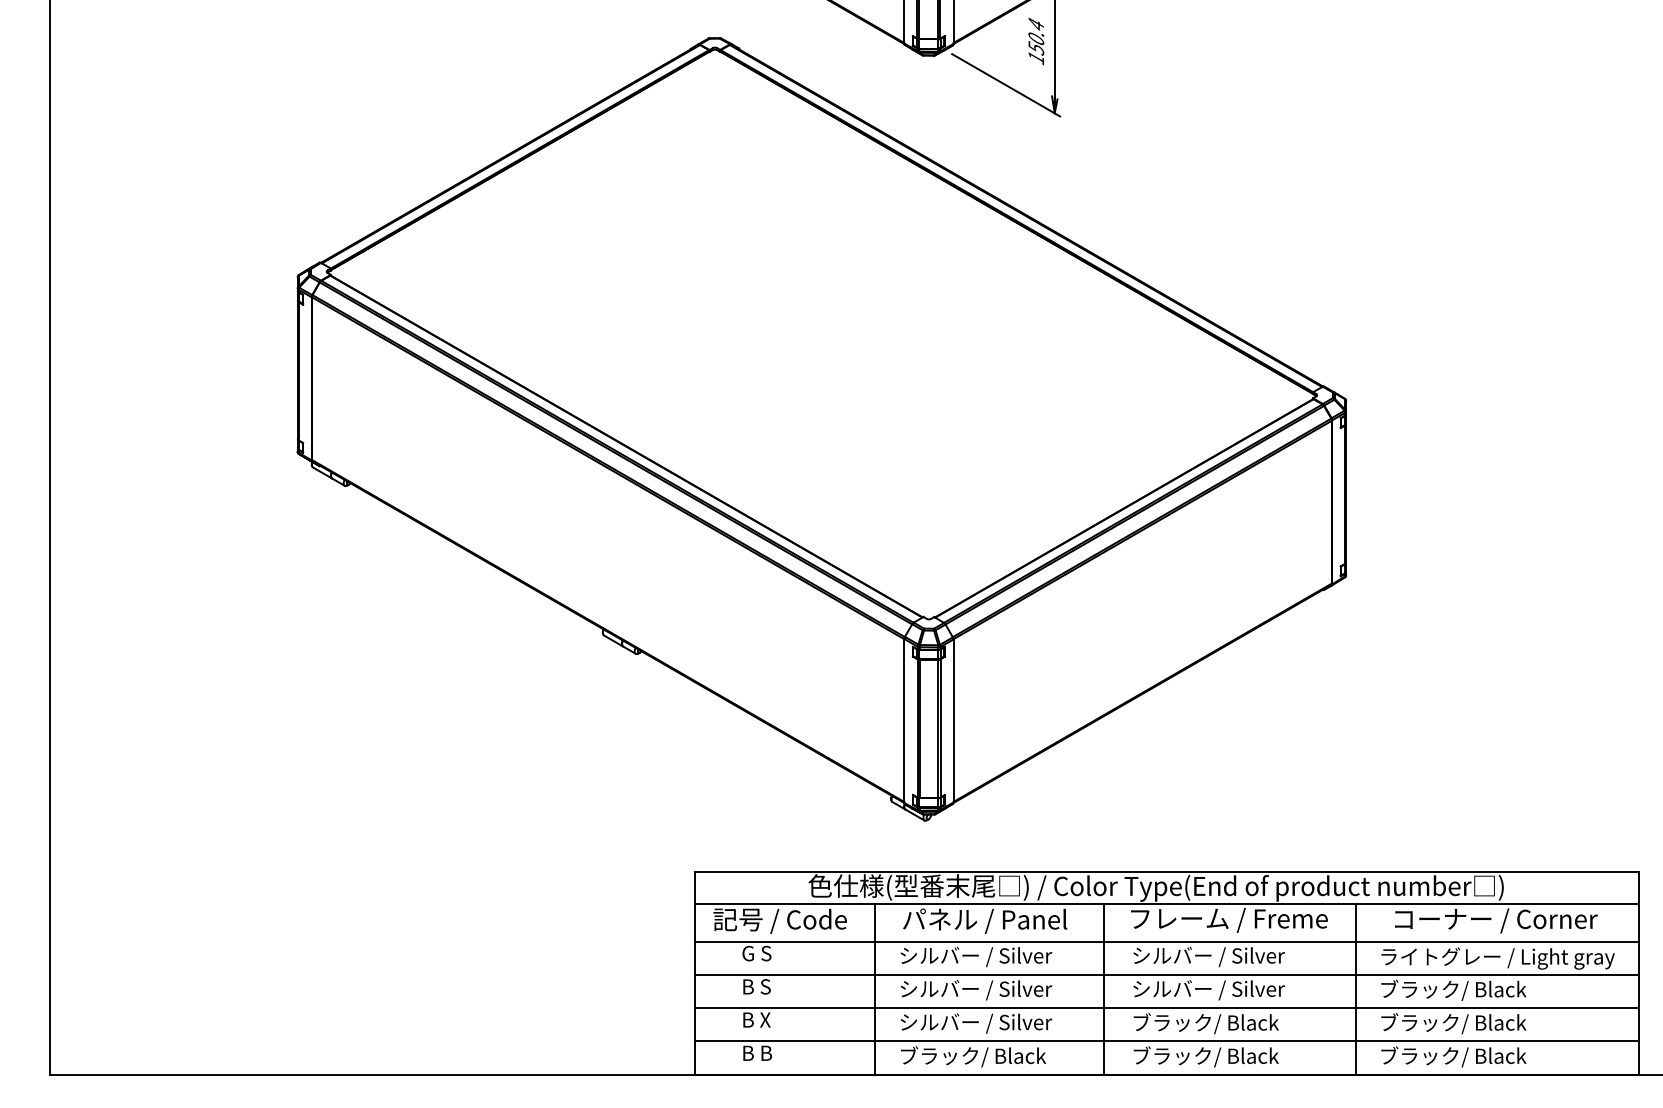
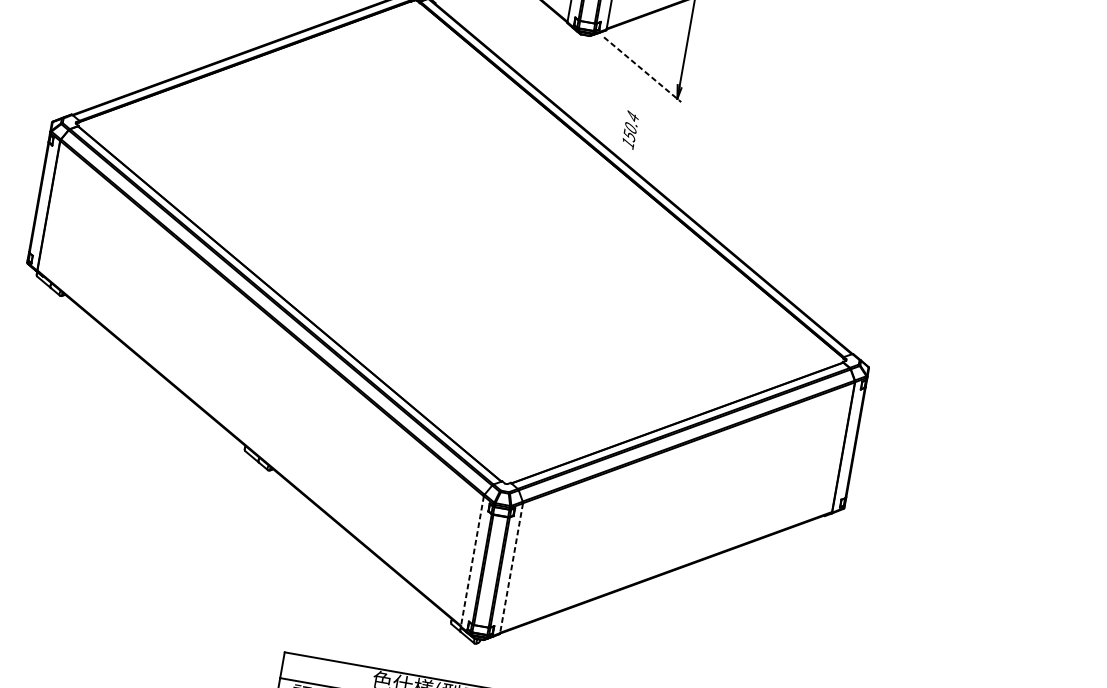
text: (1036, 41) -> (630, 130), moved
line: (1006, 85) -> (642, 69), solid -> dashed
line: (904, 720) -> (472, 561), solid -> dashed
line: (953, 720) -> (511, 567), solid -> dashed

